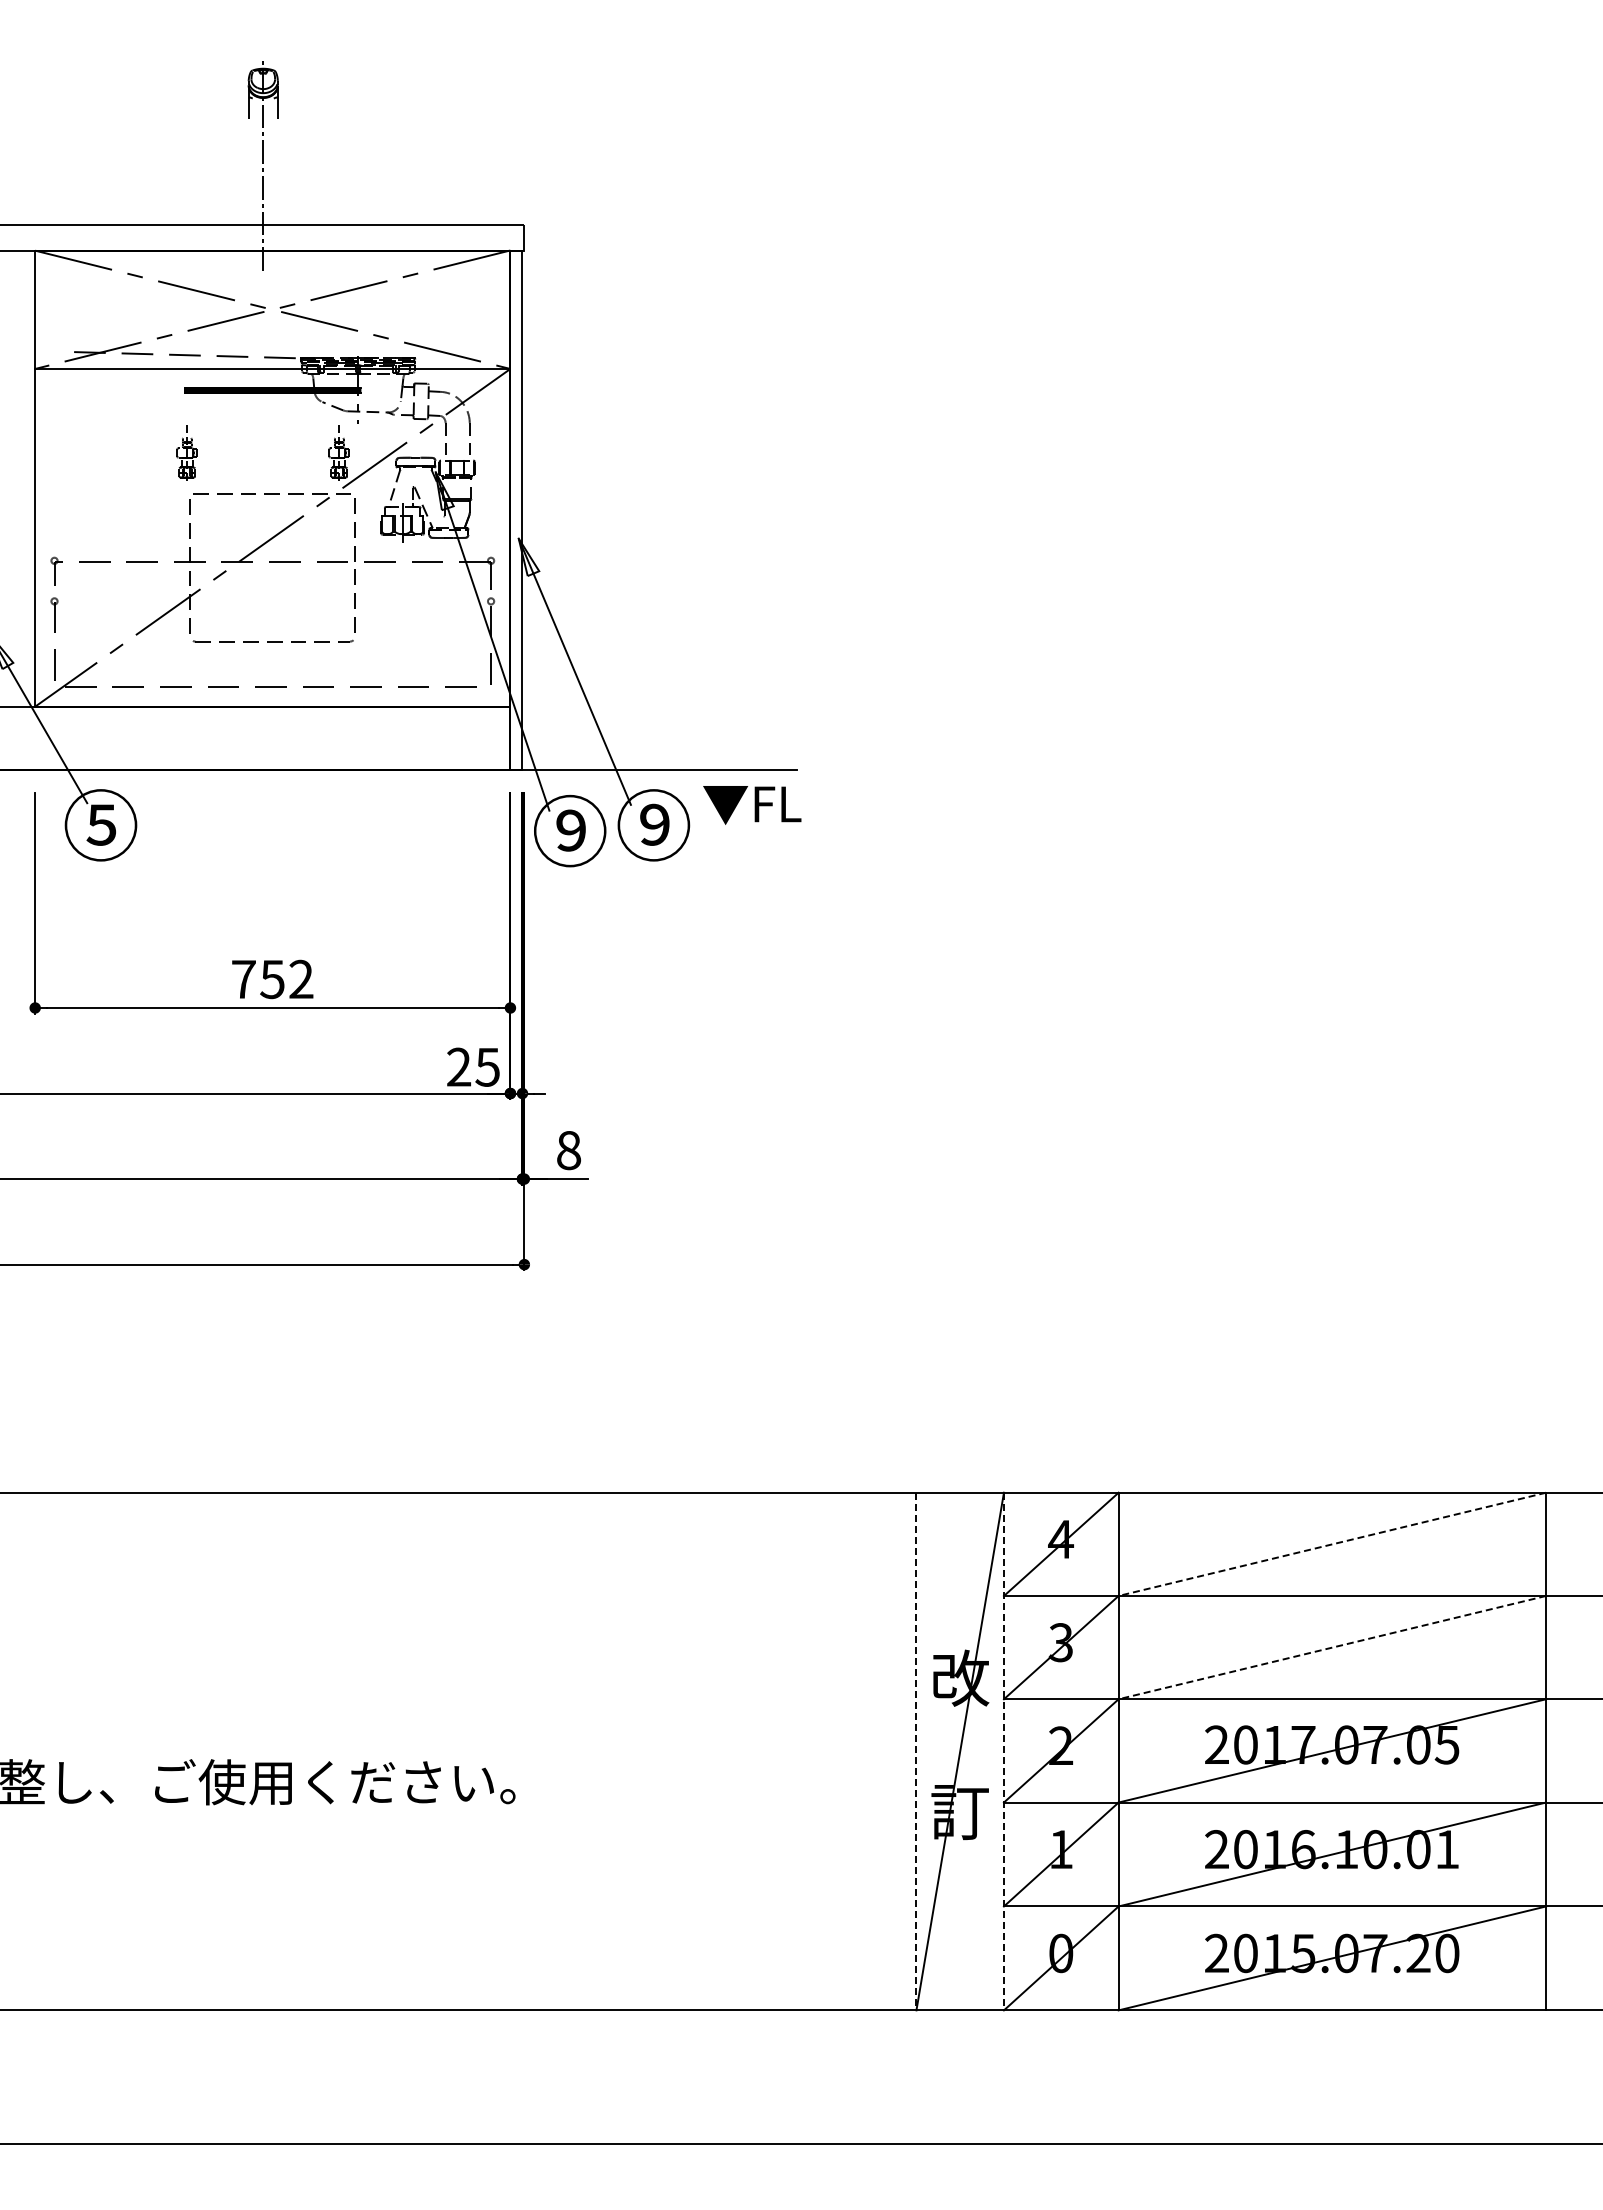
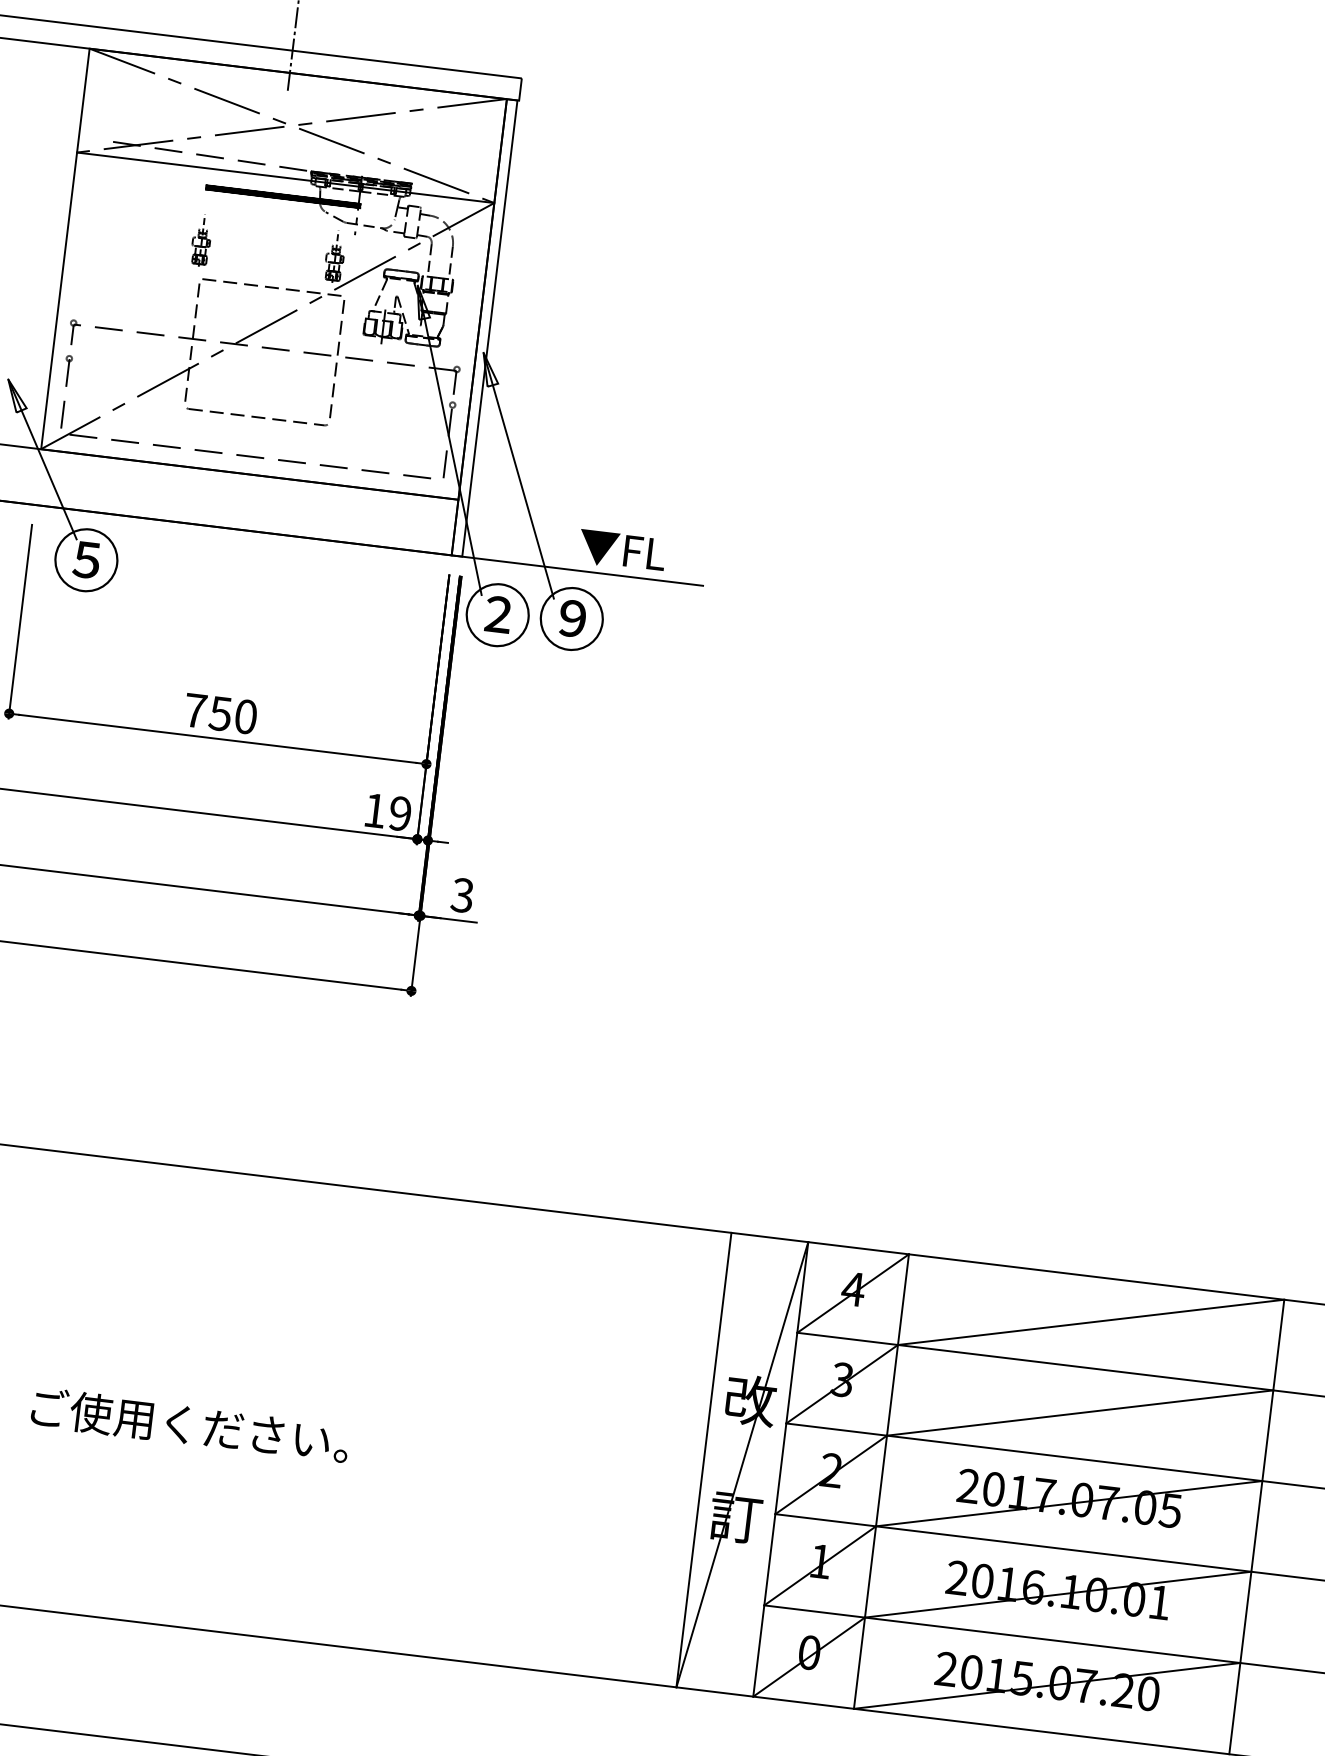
text: (752, 805) -> (622, 551), moved
text: (570, 830) -> (498, 614), ⑨ -> ②
text: (301, 979) -> (246, 716), 752 -> 750
text: (473, 1066) -> (387, 811), 25 -> 19
text: (568, 1150) -> (462, 895), 8 -> 3
line: (1332, 1544) -> (1091, 1322), dashed -> solid
line: (1332, 1647) -> (1080, 1412), dashed -> solid
line: (916, 1751) -> (703, 1460), dashed -> solid
line: (1003, 1751) -> (780, 1469), dashed -> solid

